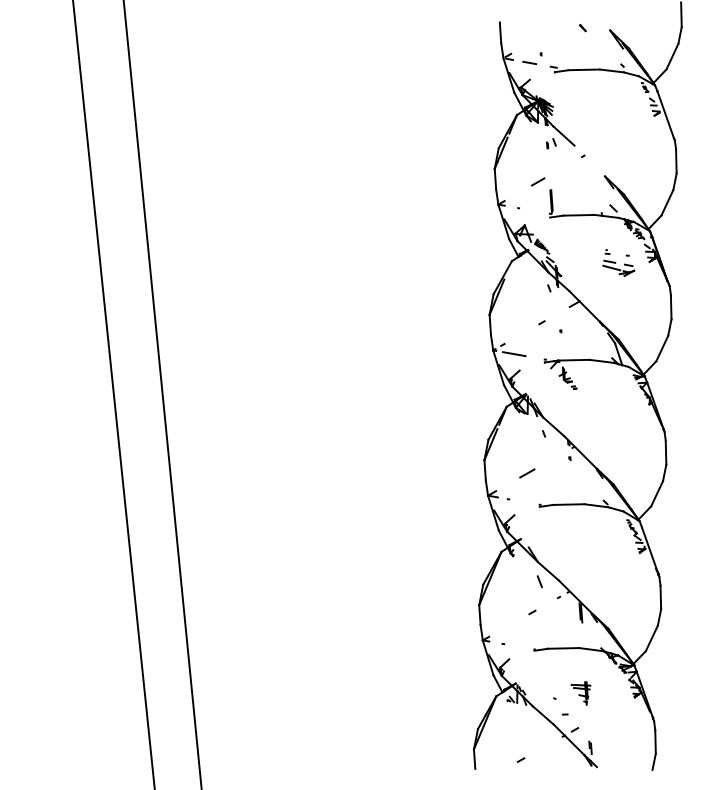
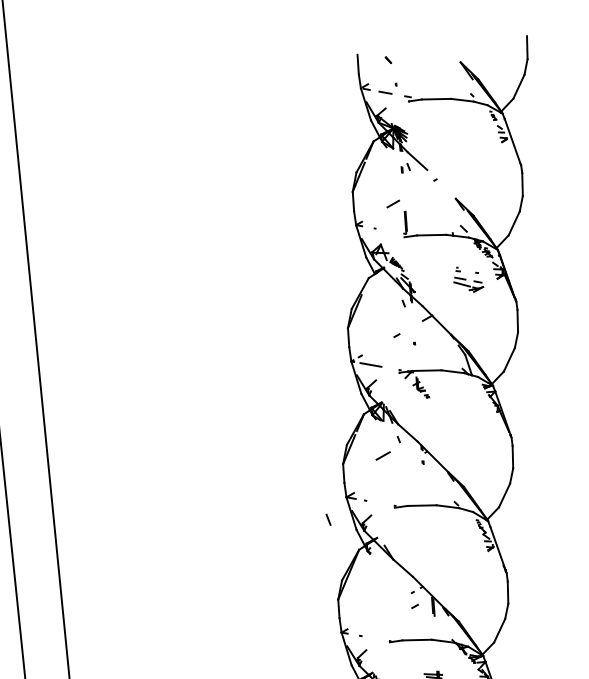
part: (582, 27) -> (388, 59), moved
line: (527, 473) -> (383, 455), moved
line: (539, 581) -> (328, 519), moved
line: (532, 612) -> (415, 606), moved

